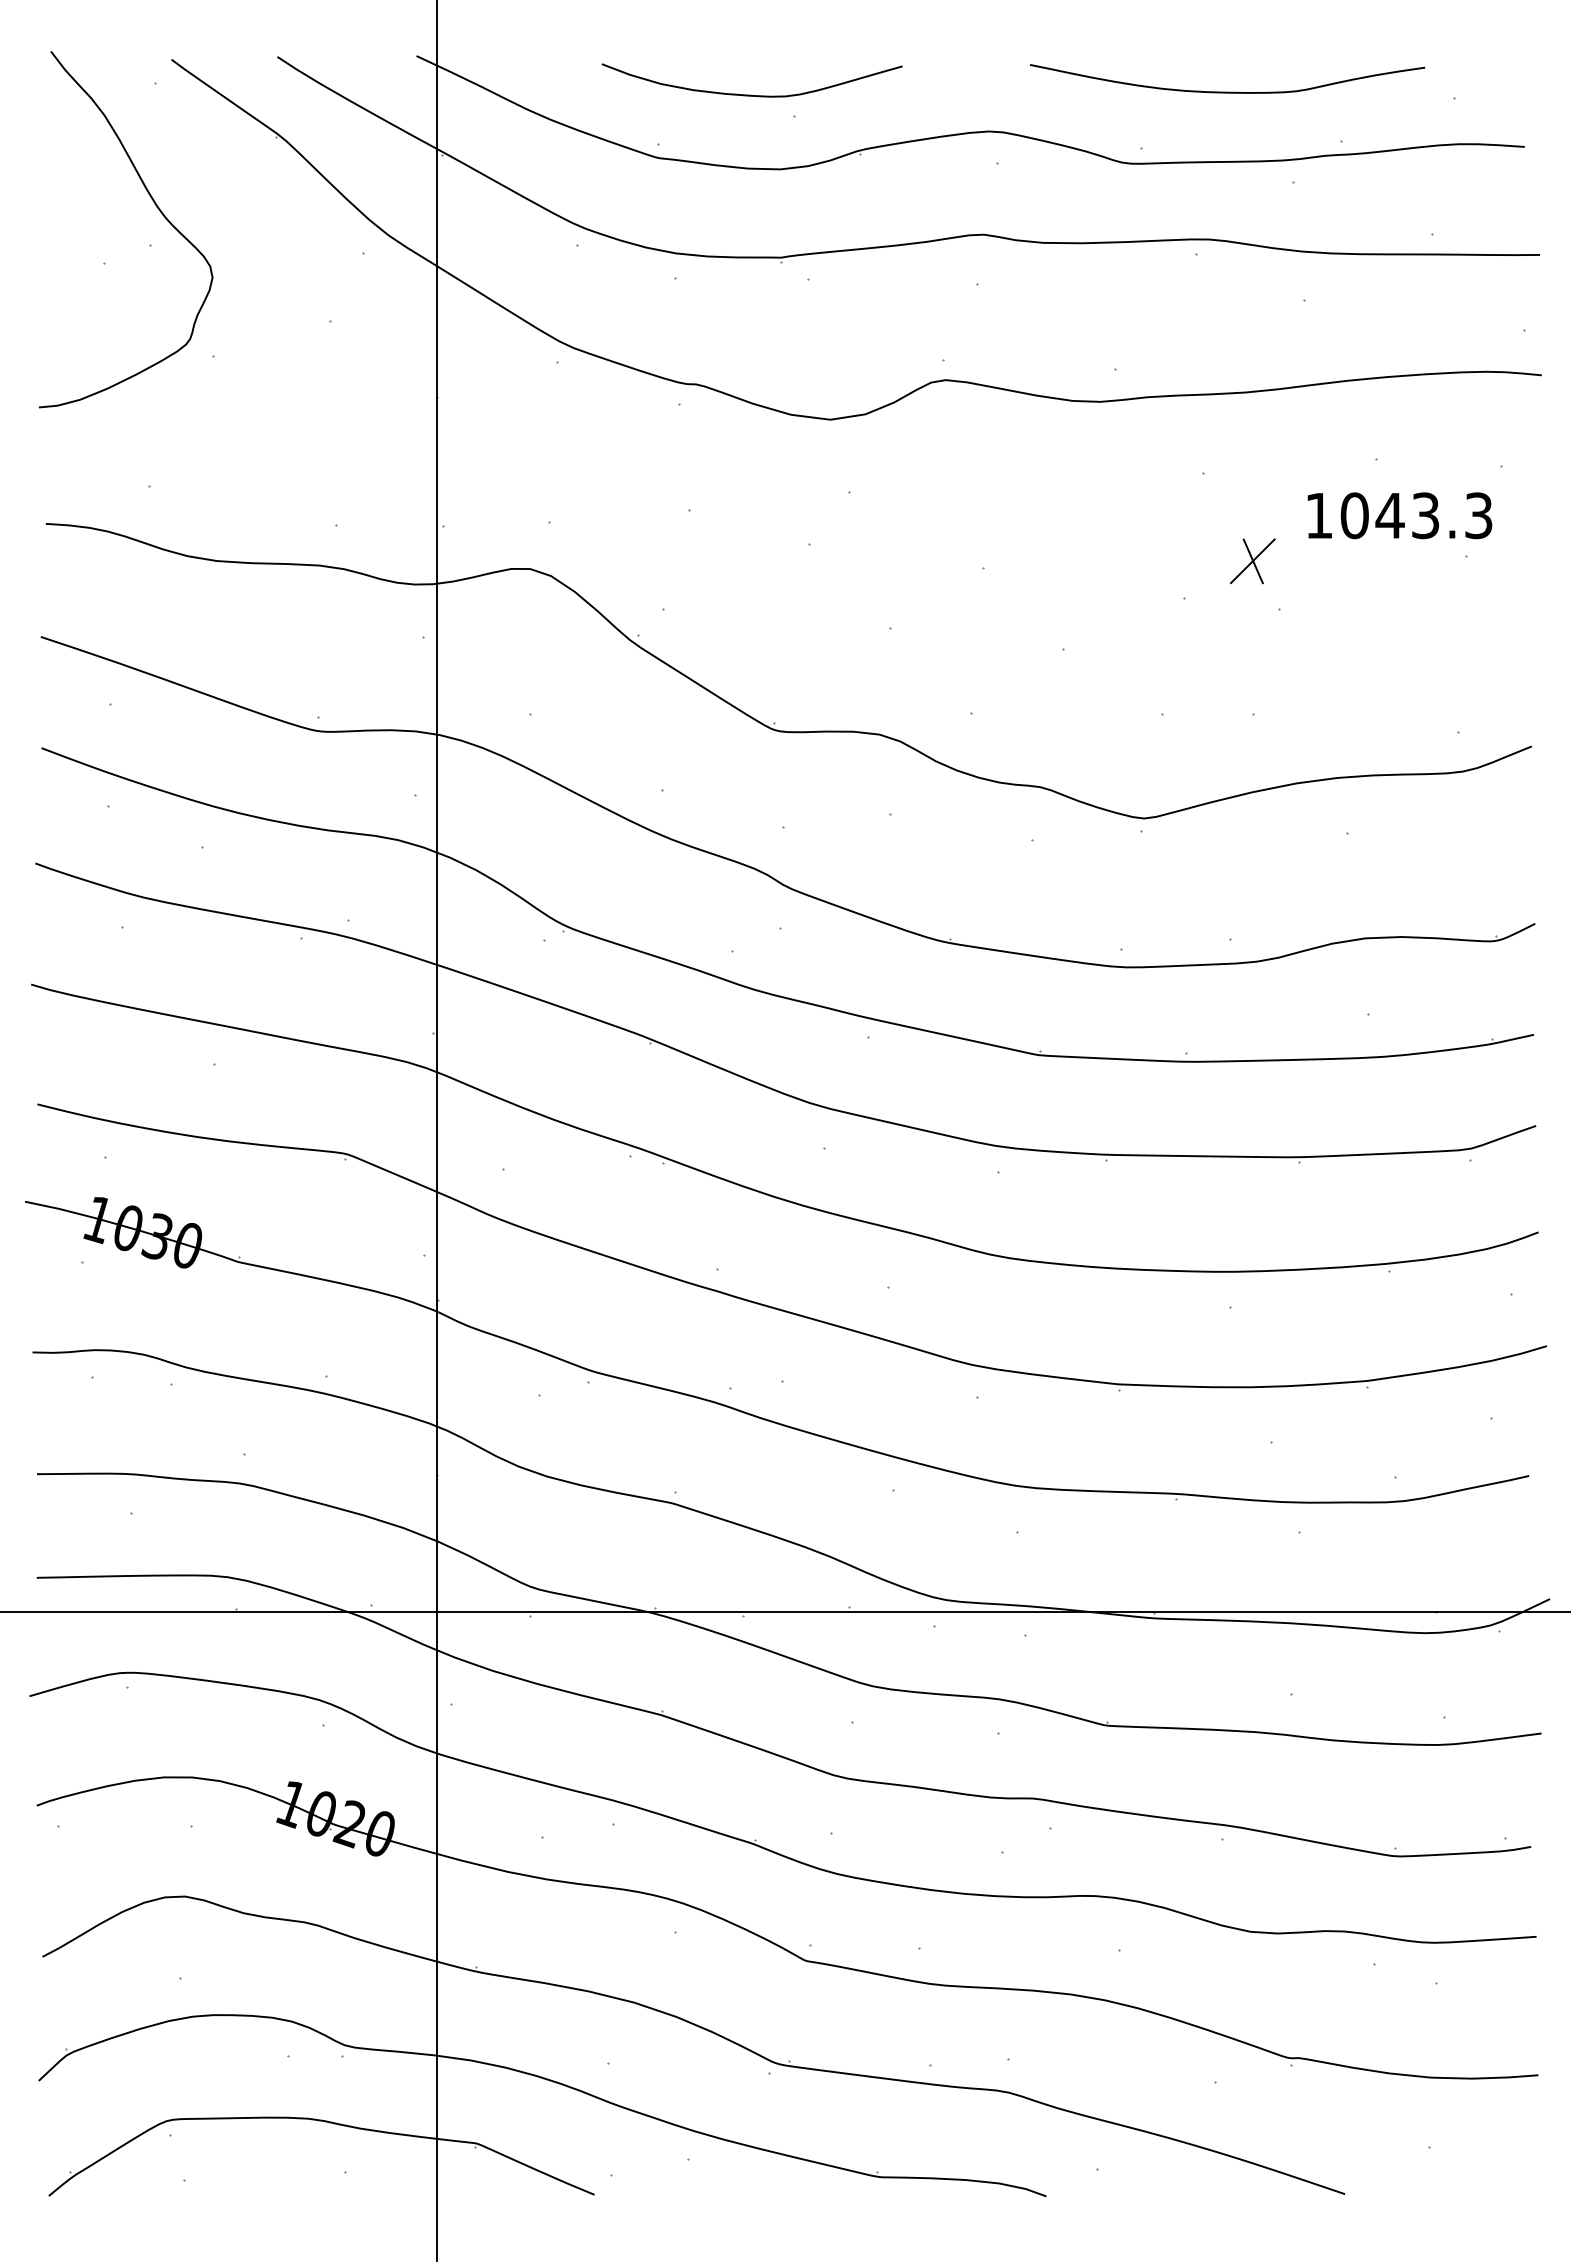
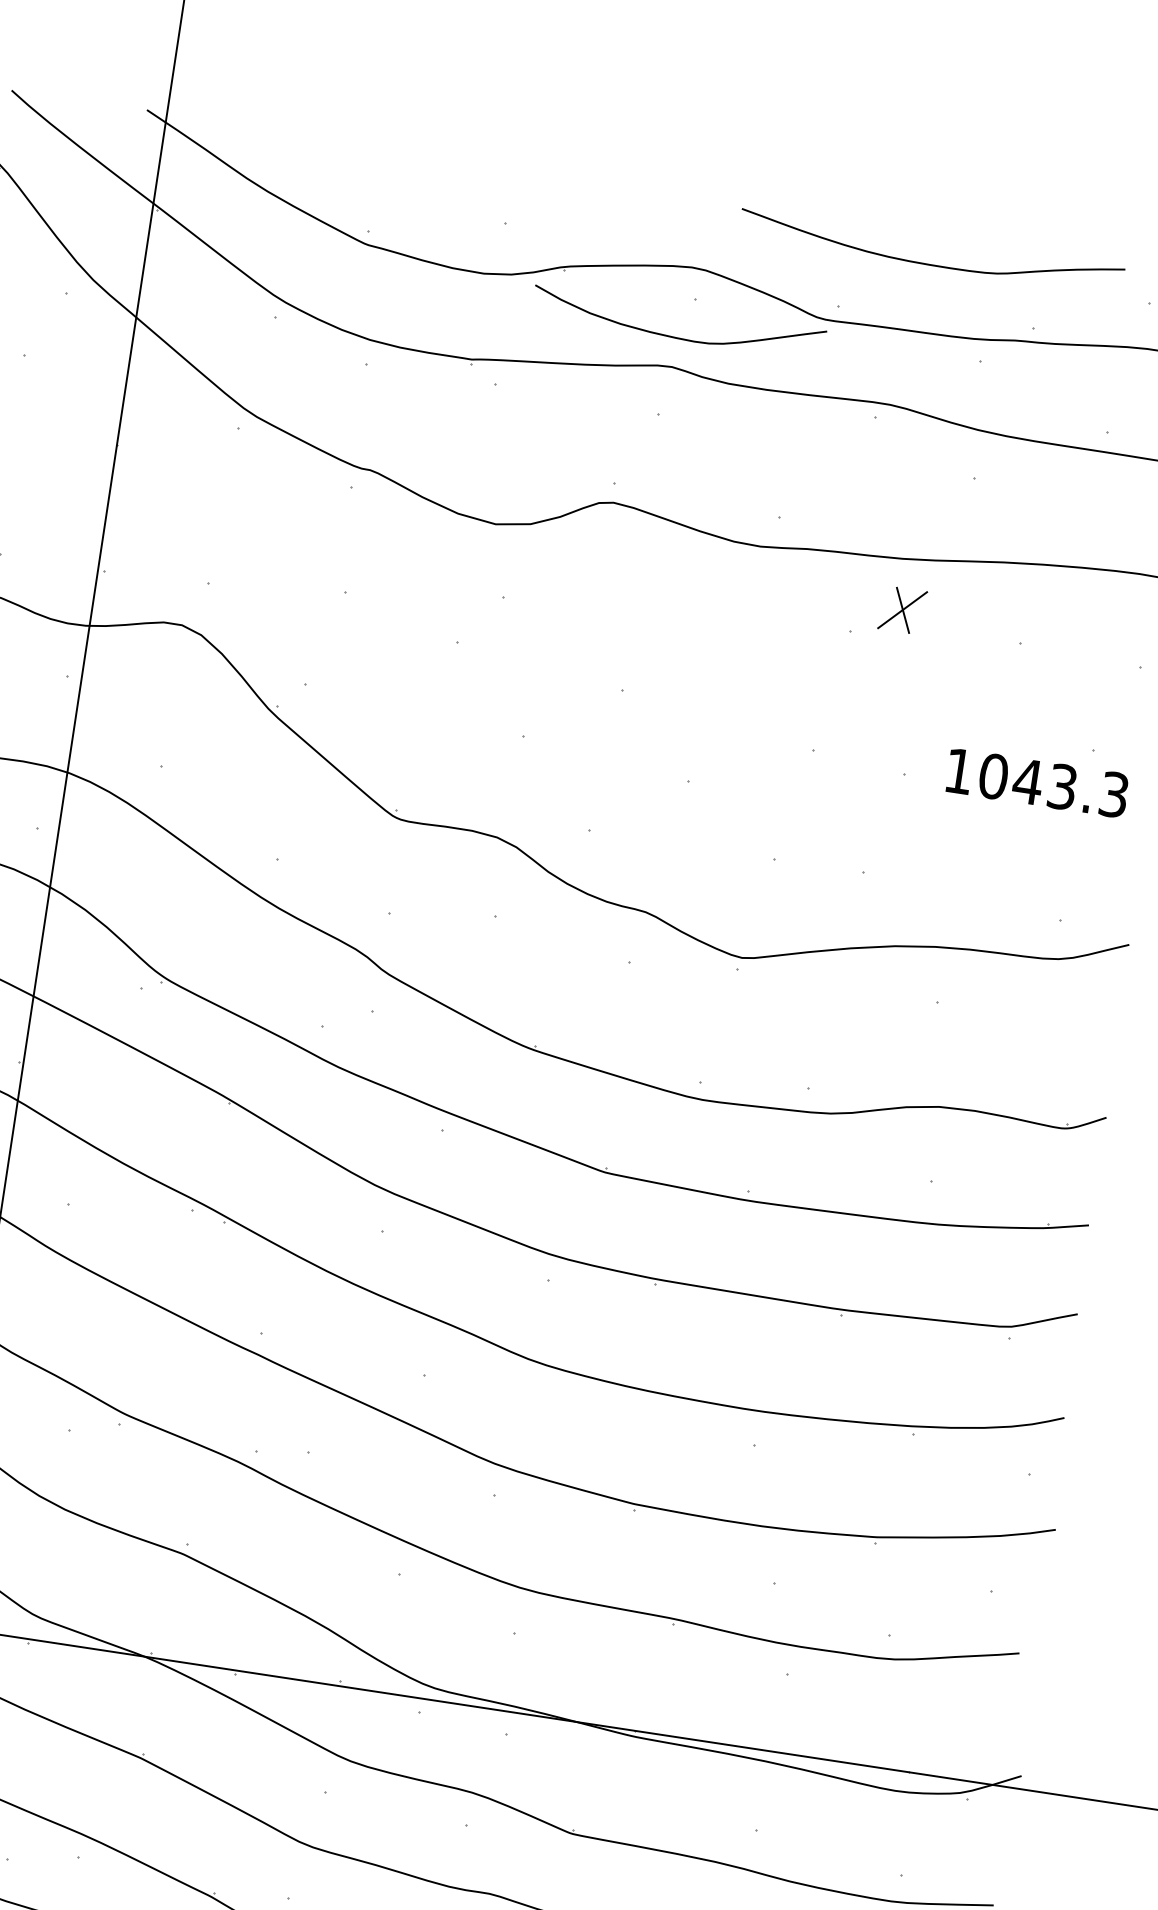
curve: (751, 94) -> (676, 336), moved
text: (1399, 515) -> (1037, 782), moved
part: (1252, 561) -> (902, 610), moved

